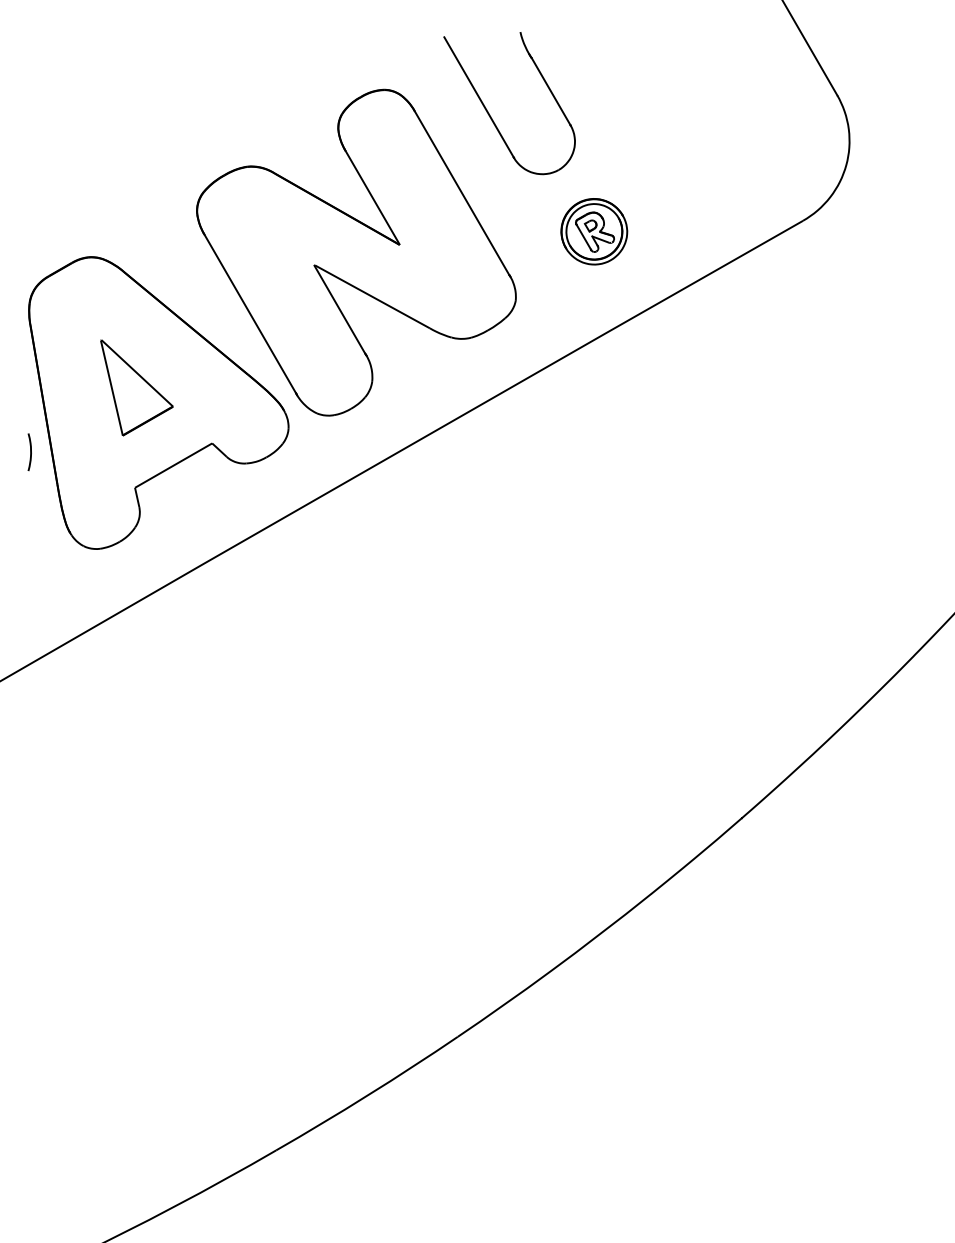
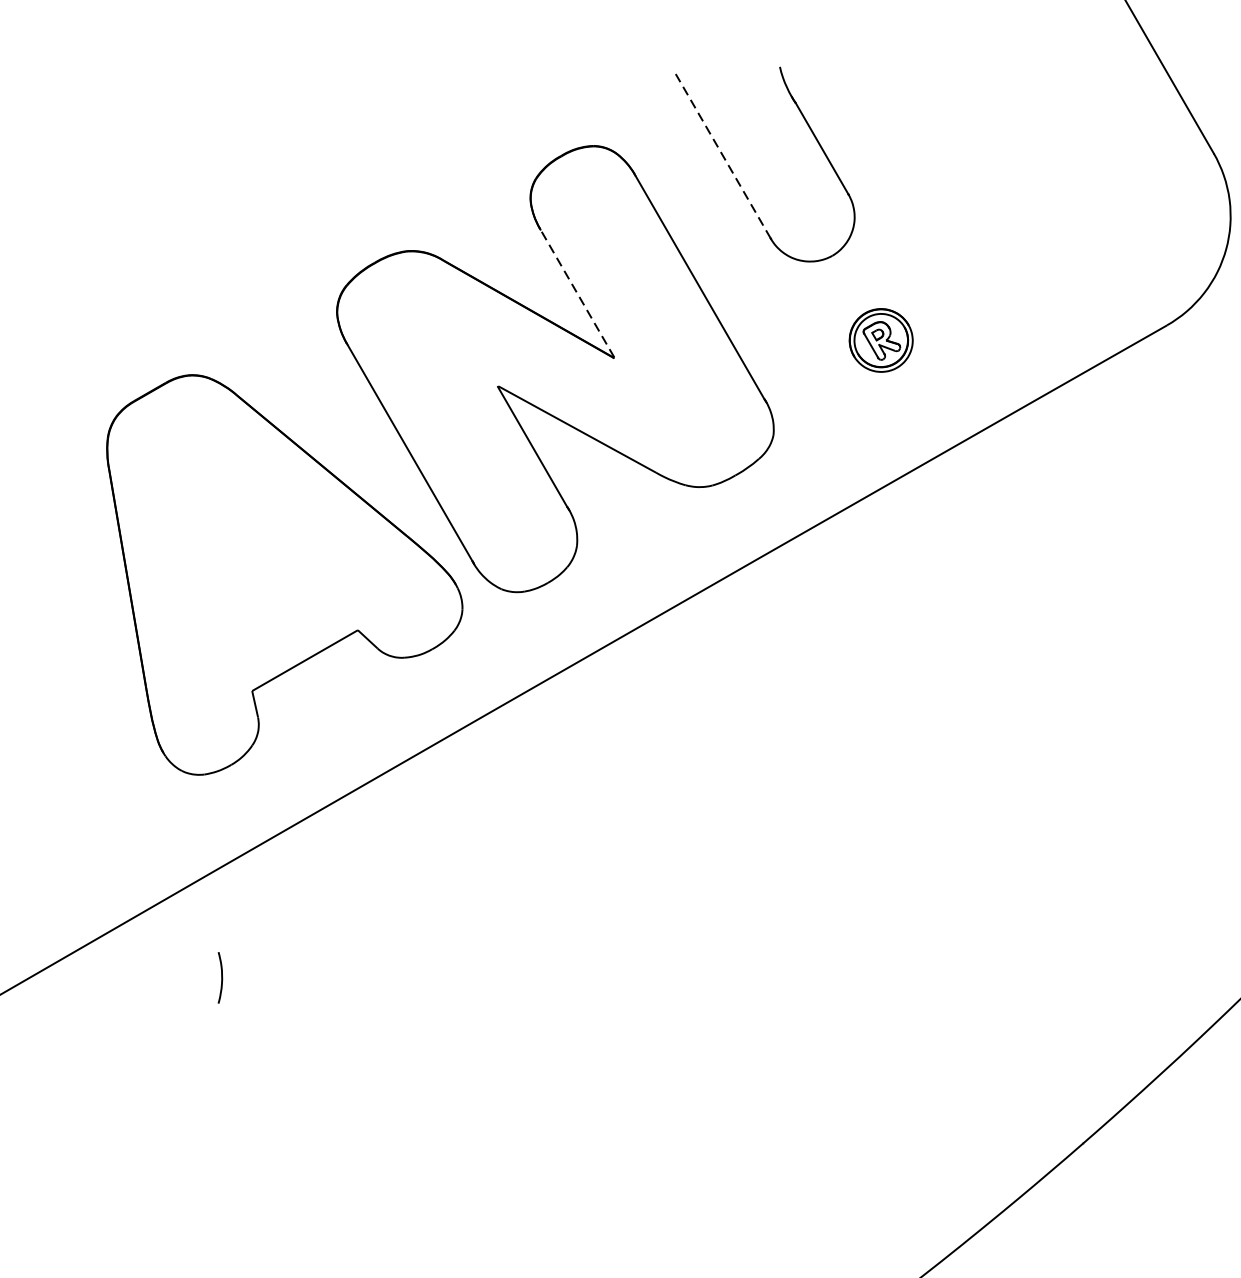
line: (478, 96) -> (722, 155), solid -> dashed
line: (372, 197) -> (577, 293), solid -> dashed
part: (594, 231) -> (881, 340), size x0.7
part: (136, 387) -> (254, 553), removed
curve: (30, 452) -> (221, 978), moved

